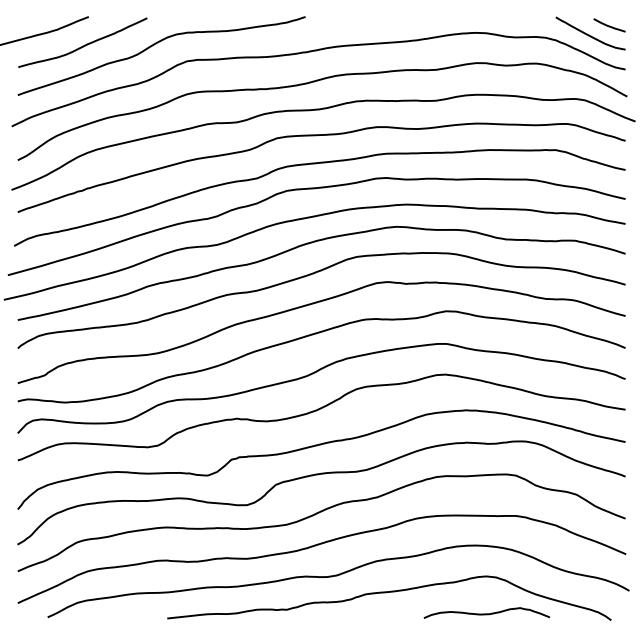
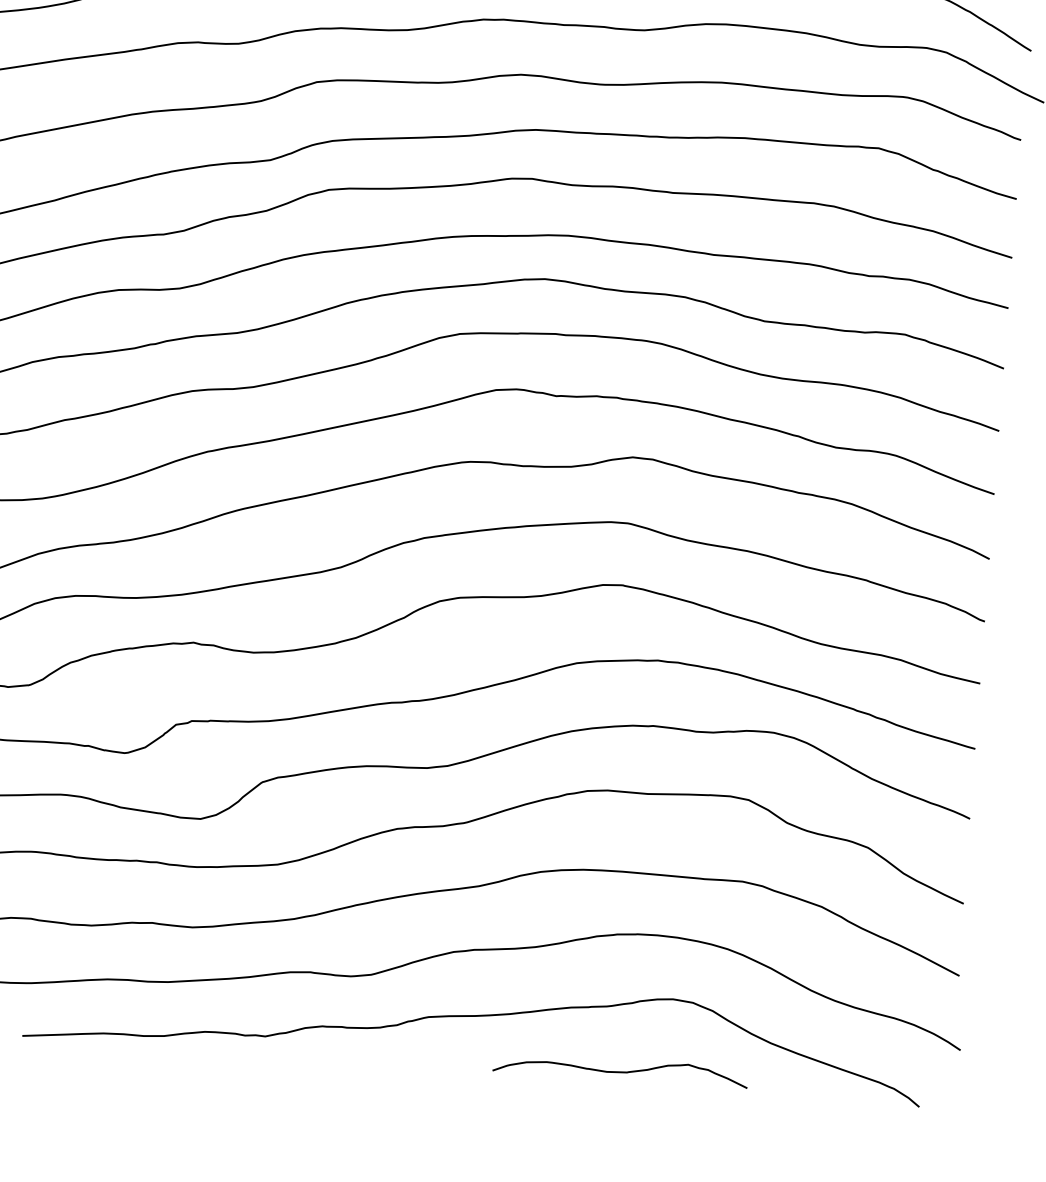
curve: (486, 613) -> (619, 1070), moved

